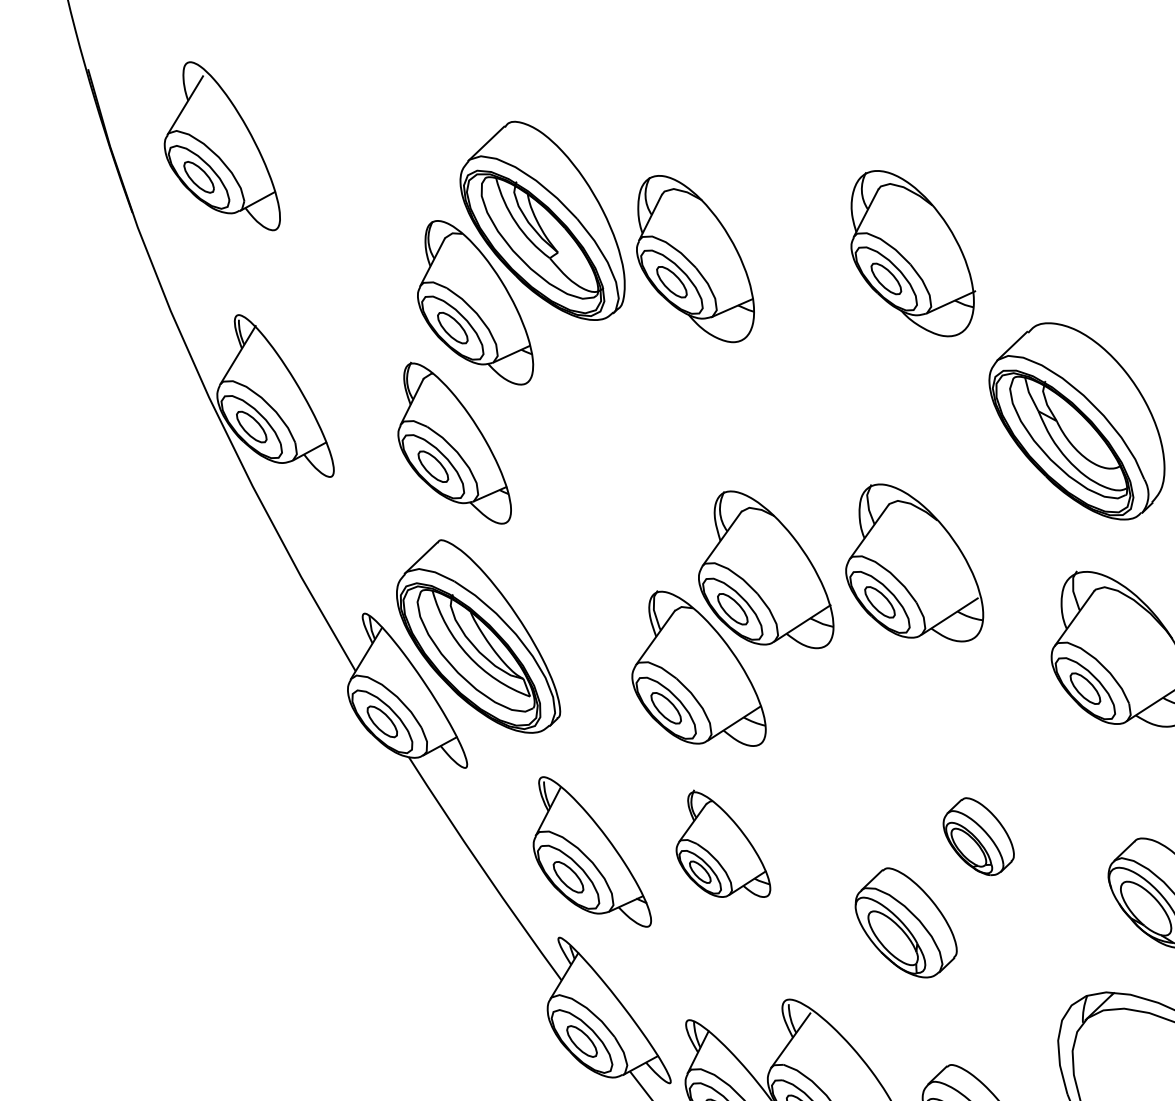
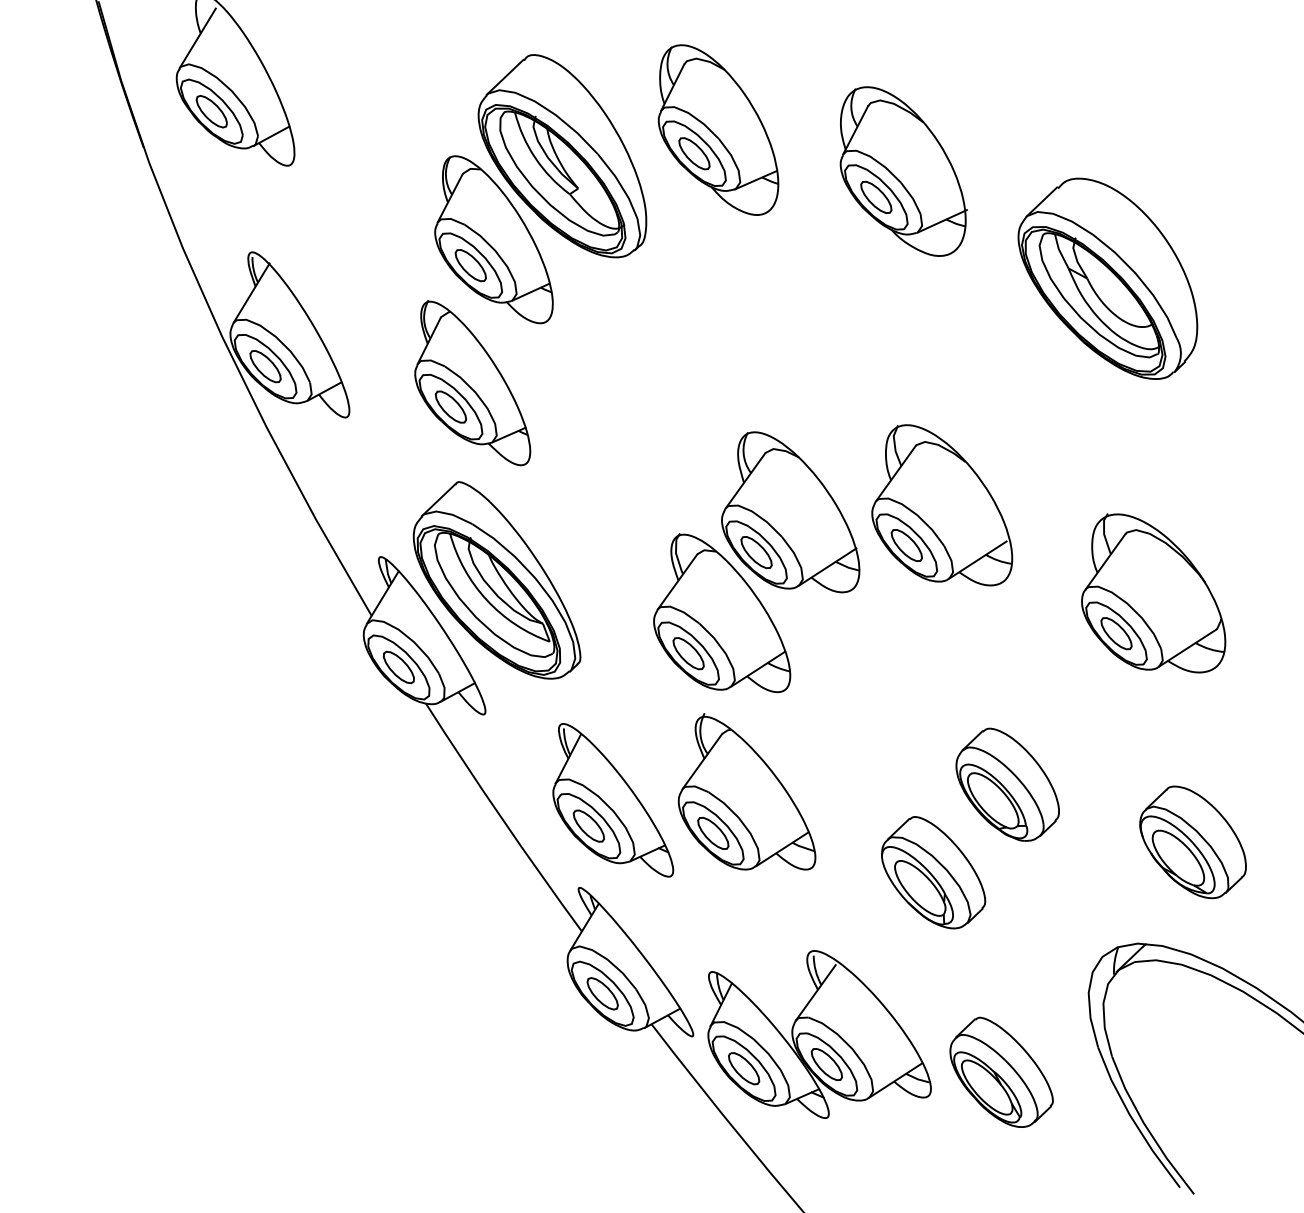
part: (912, 253) -> (903, 171), moved
part: (695, 258) -> (718, 129), moved
part: (1076, 421) -> (1107, 278), moved
part: (978, 836) -> (1007, 784), size x1.43
part: (722, 843) -> (746, 791), size x1.43

